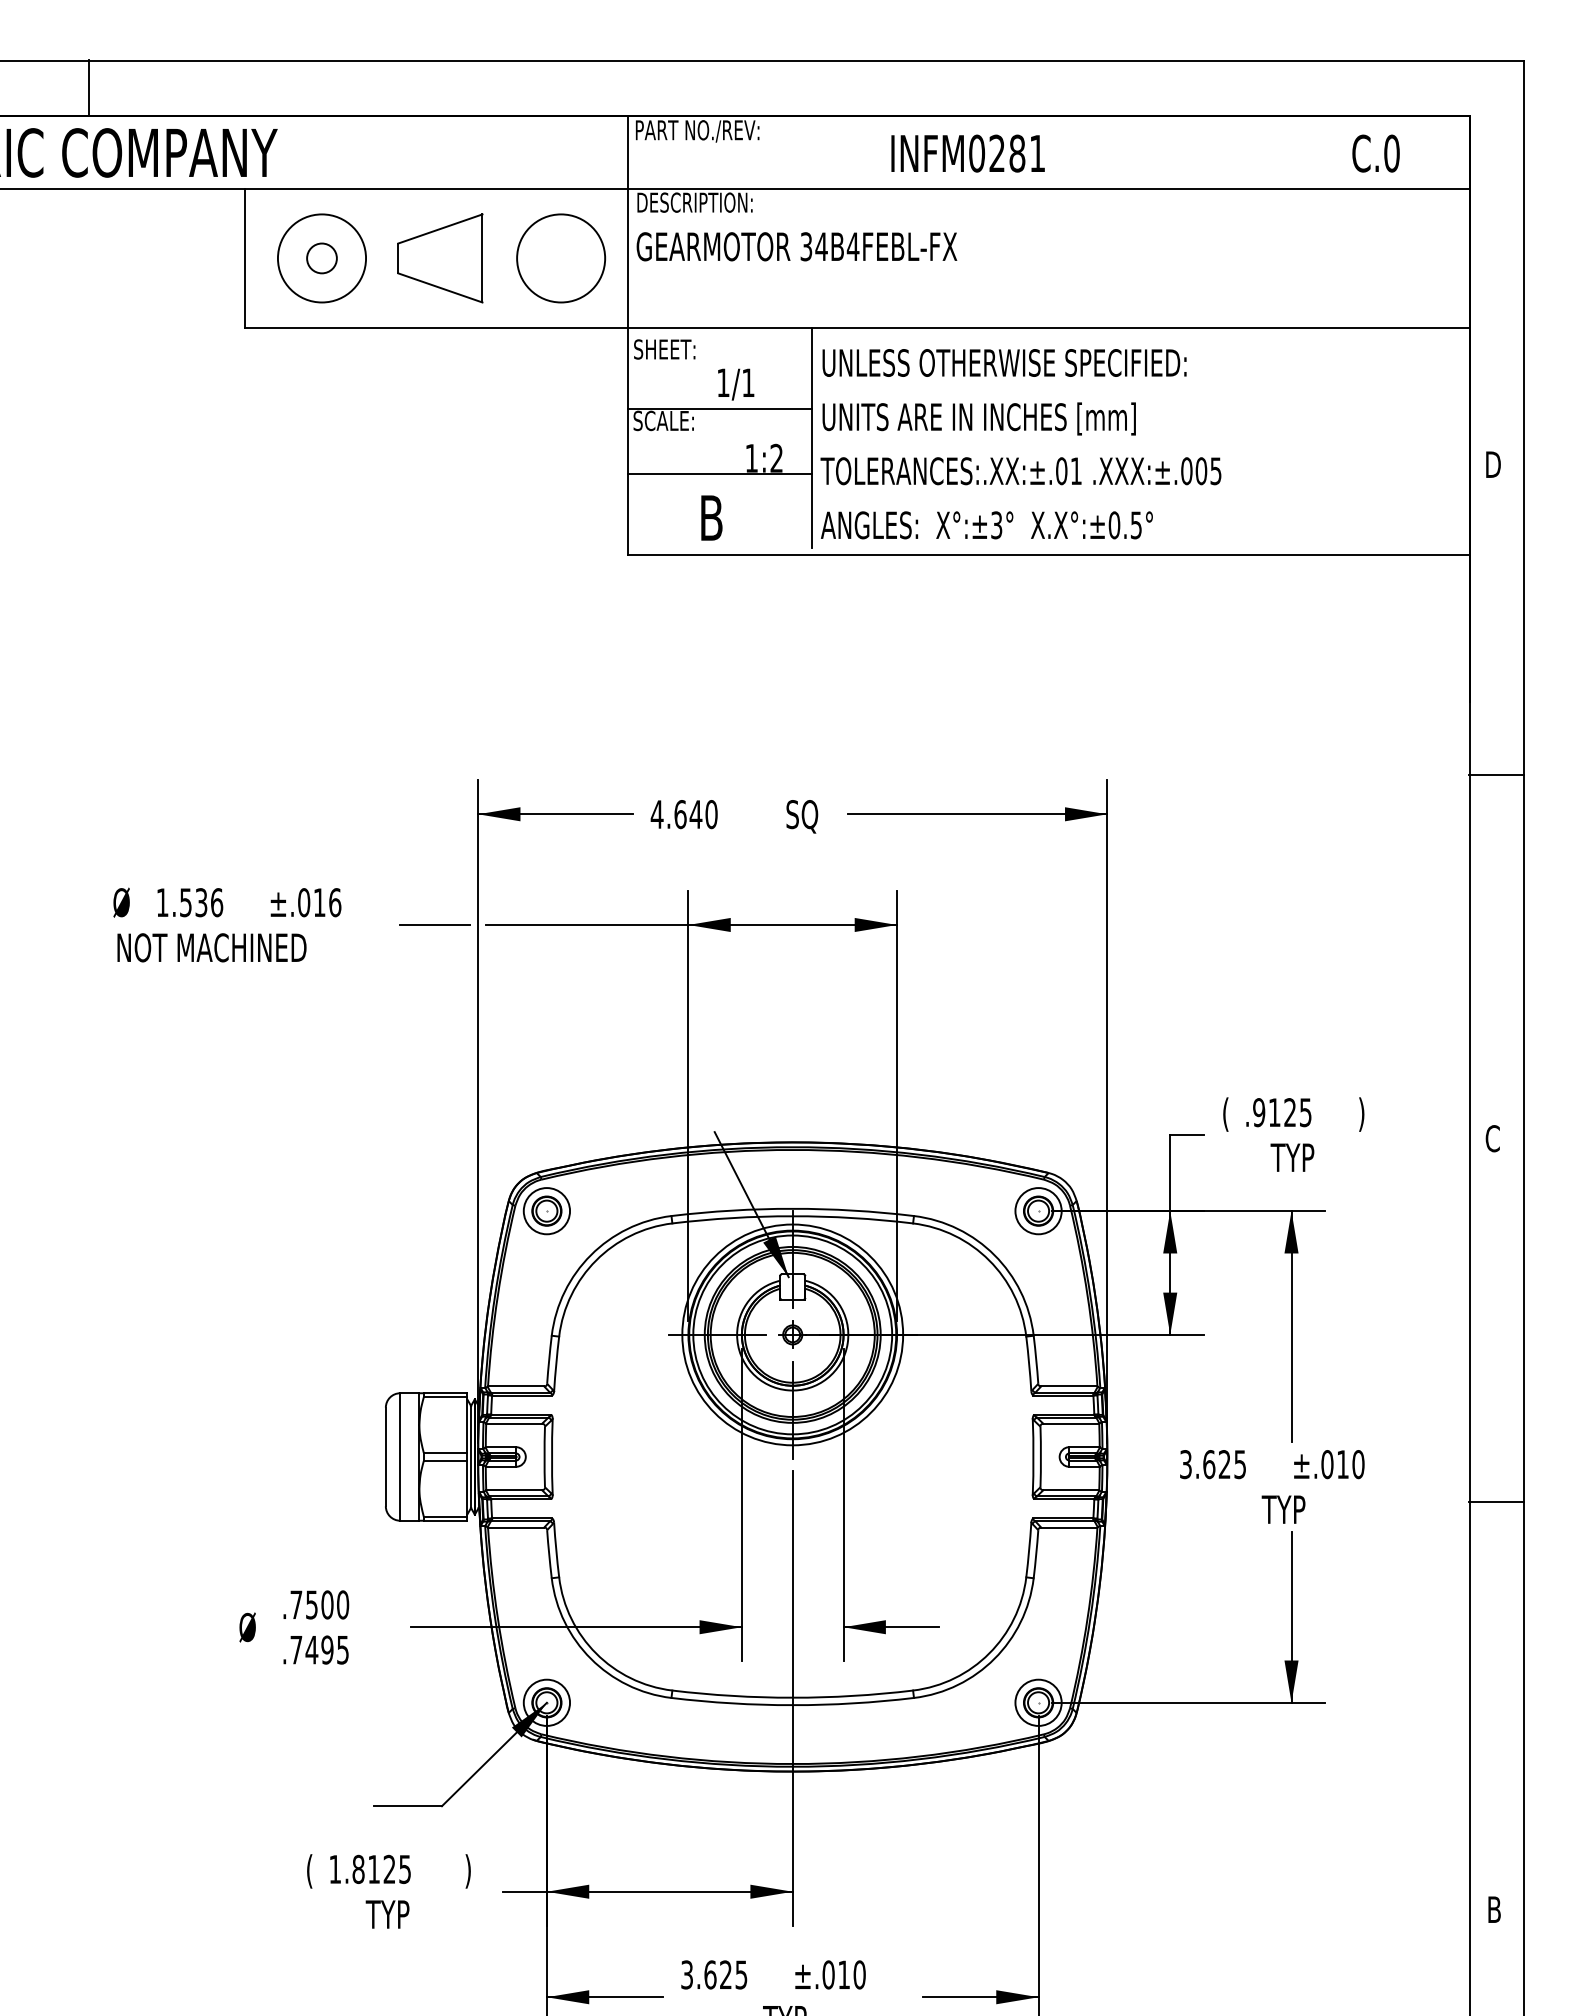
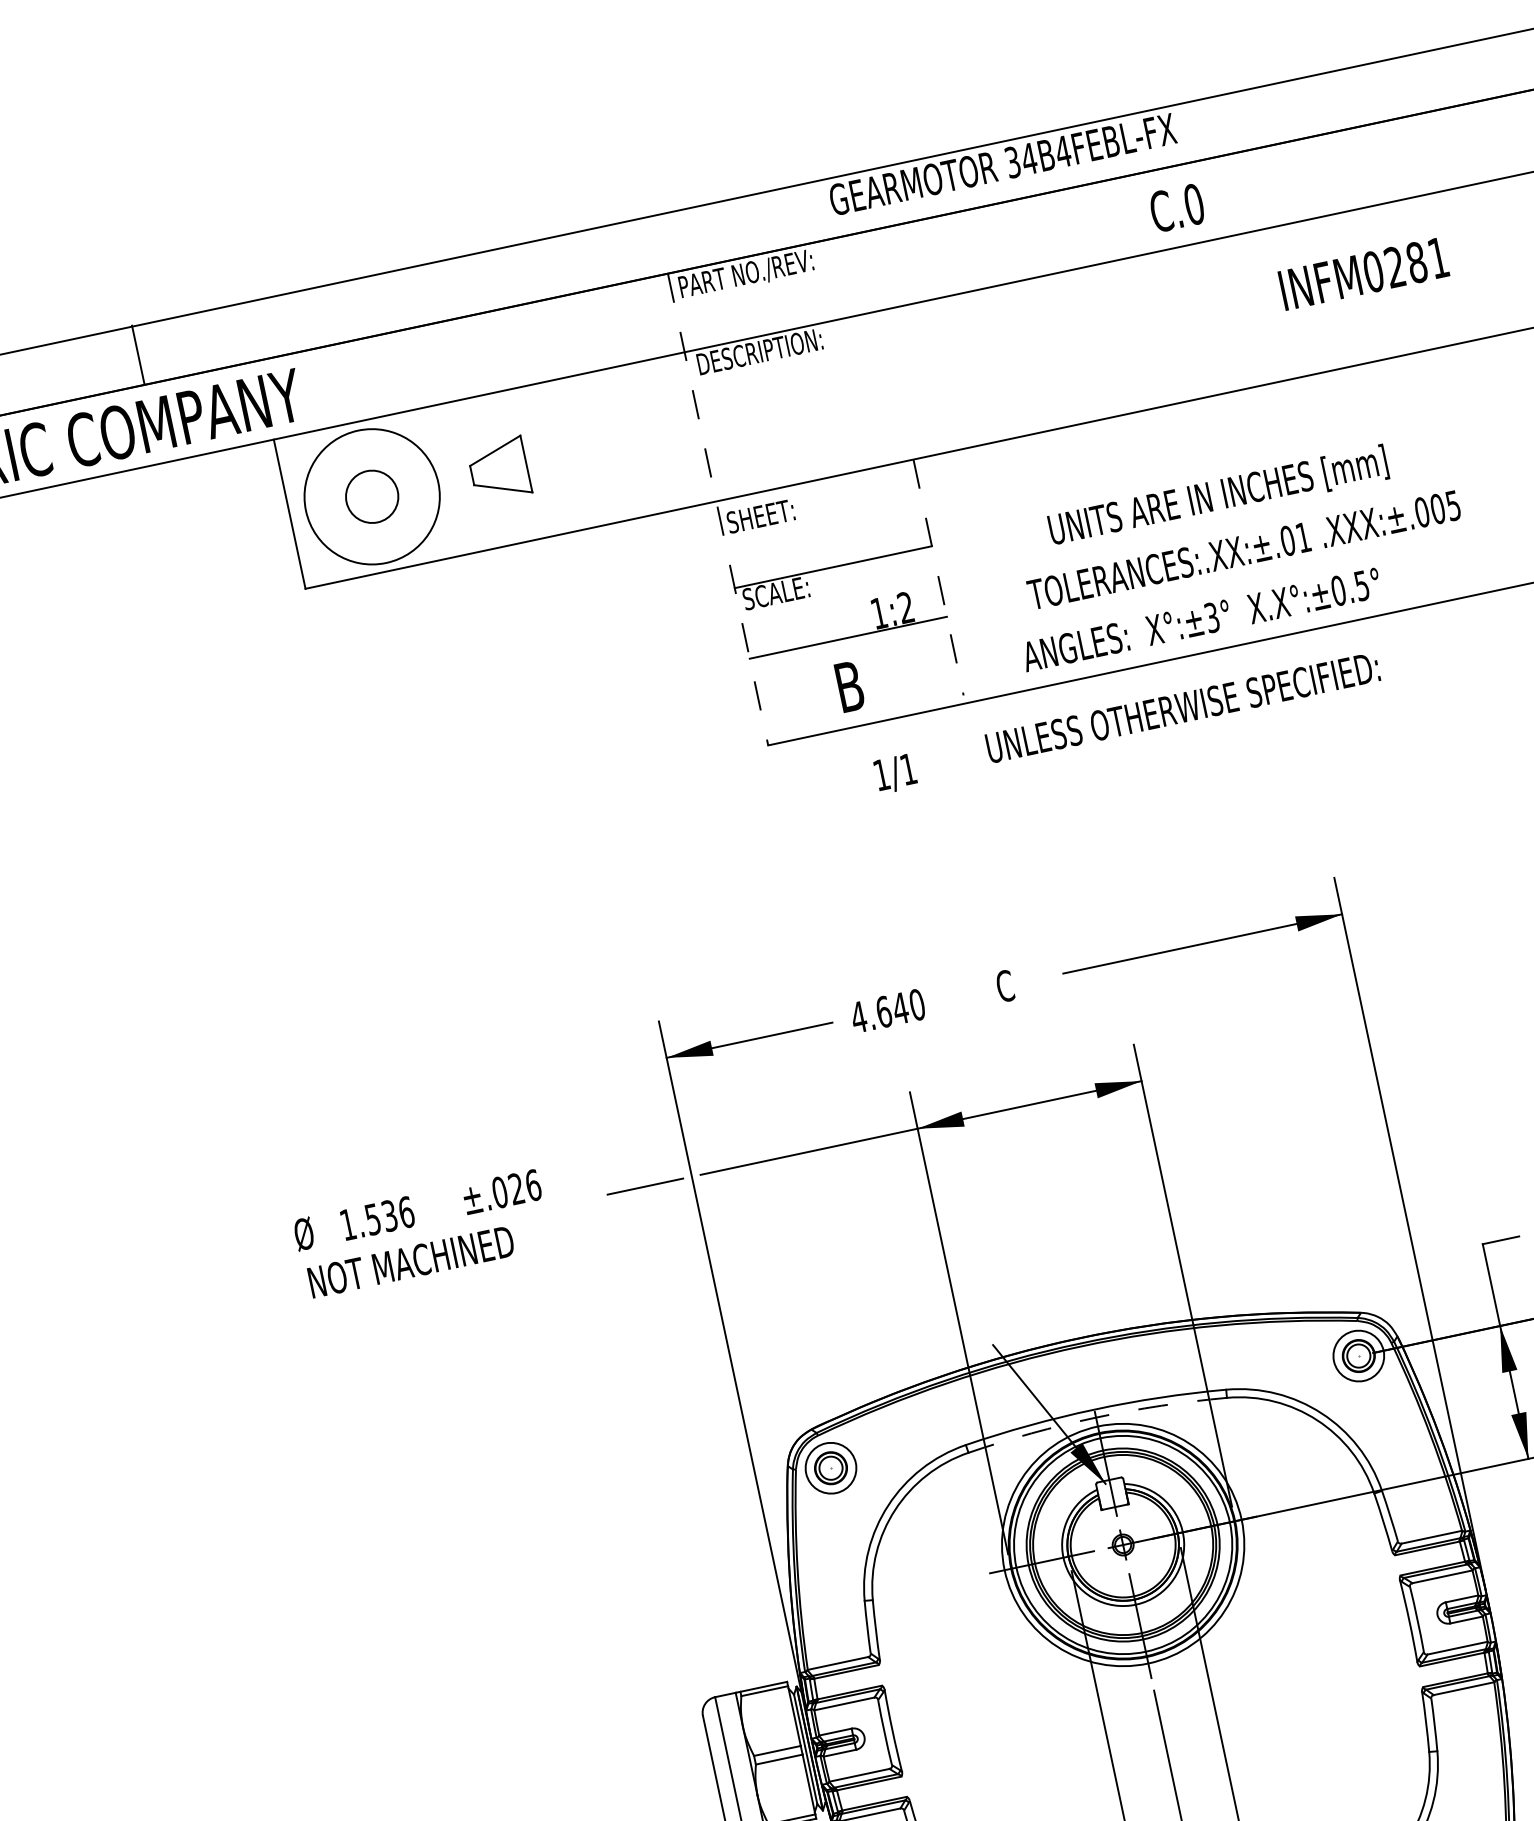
line: (89, 87) -> (138, 354), moved
text: (967, 153) -> (1363, 273), moved
text: (1375, 153) -> (1176, 208), moved
text: (796, 246) -> (1002, 164), moved
circle: (321, 258) -> (371, 496), size x1.4
circle: (321, 258) -> (371, 496), size x1.6
part: (440, 258) -> (499, 469), size x0.6
circle: (561, 258) -> (629, 442), removed
line: (627, 335) -> (717, 509), solid -> dashed
text: (1004, 362) -> (1182, 707), moved
text: (736, 384) -> (896, 773), moved
text: (978, 418) -> (1217, 496), moved
line: (811, 437) -> (938, 577), solid -> dashed
text: (1020, 471) -> (1243, 550), moved
text: (986, 525) -> (1201, 620), moved
text: (802, 816) -> (1015, 986), SQ -> C
text: (319, 902) -> (516, 1188), ±.016 -> ±.026
arc: (792, 1216) -> (1095, 1417), solid -> dashed

